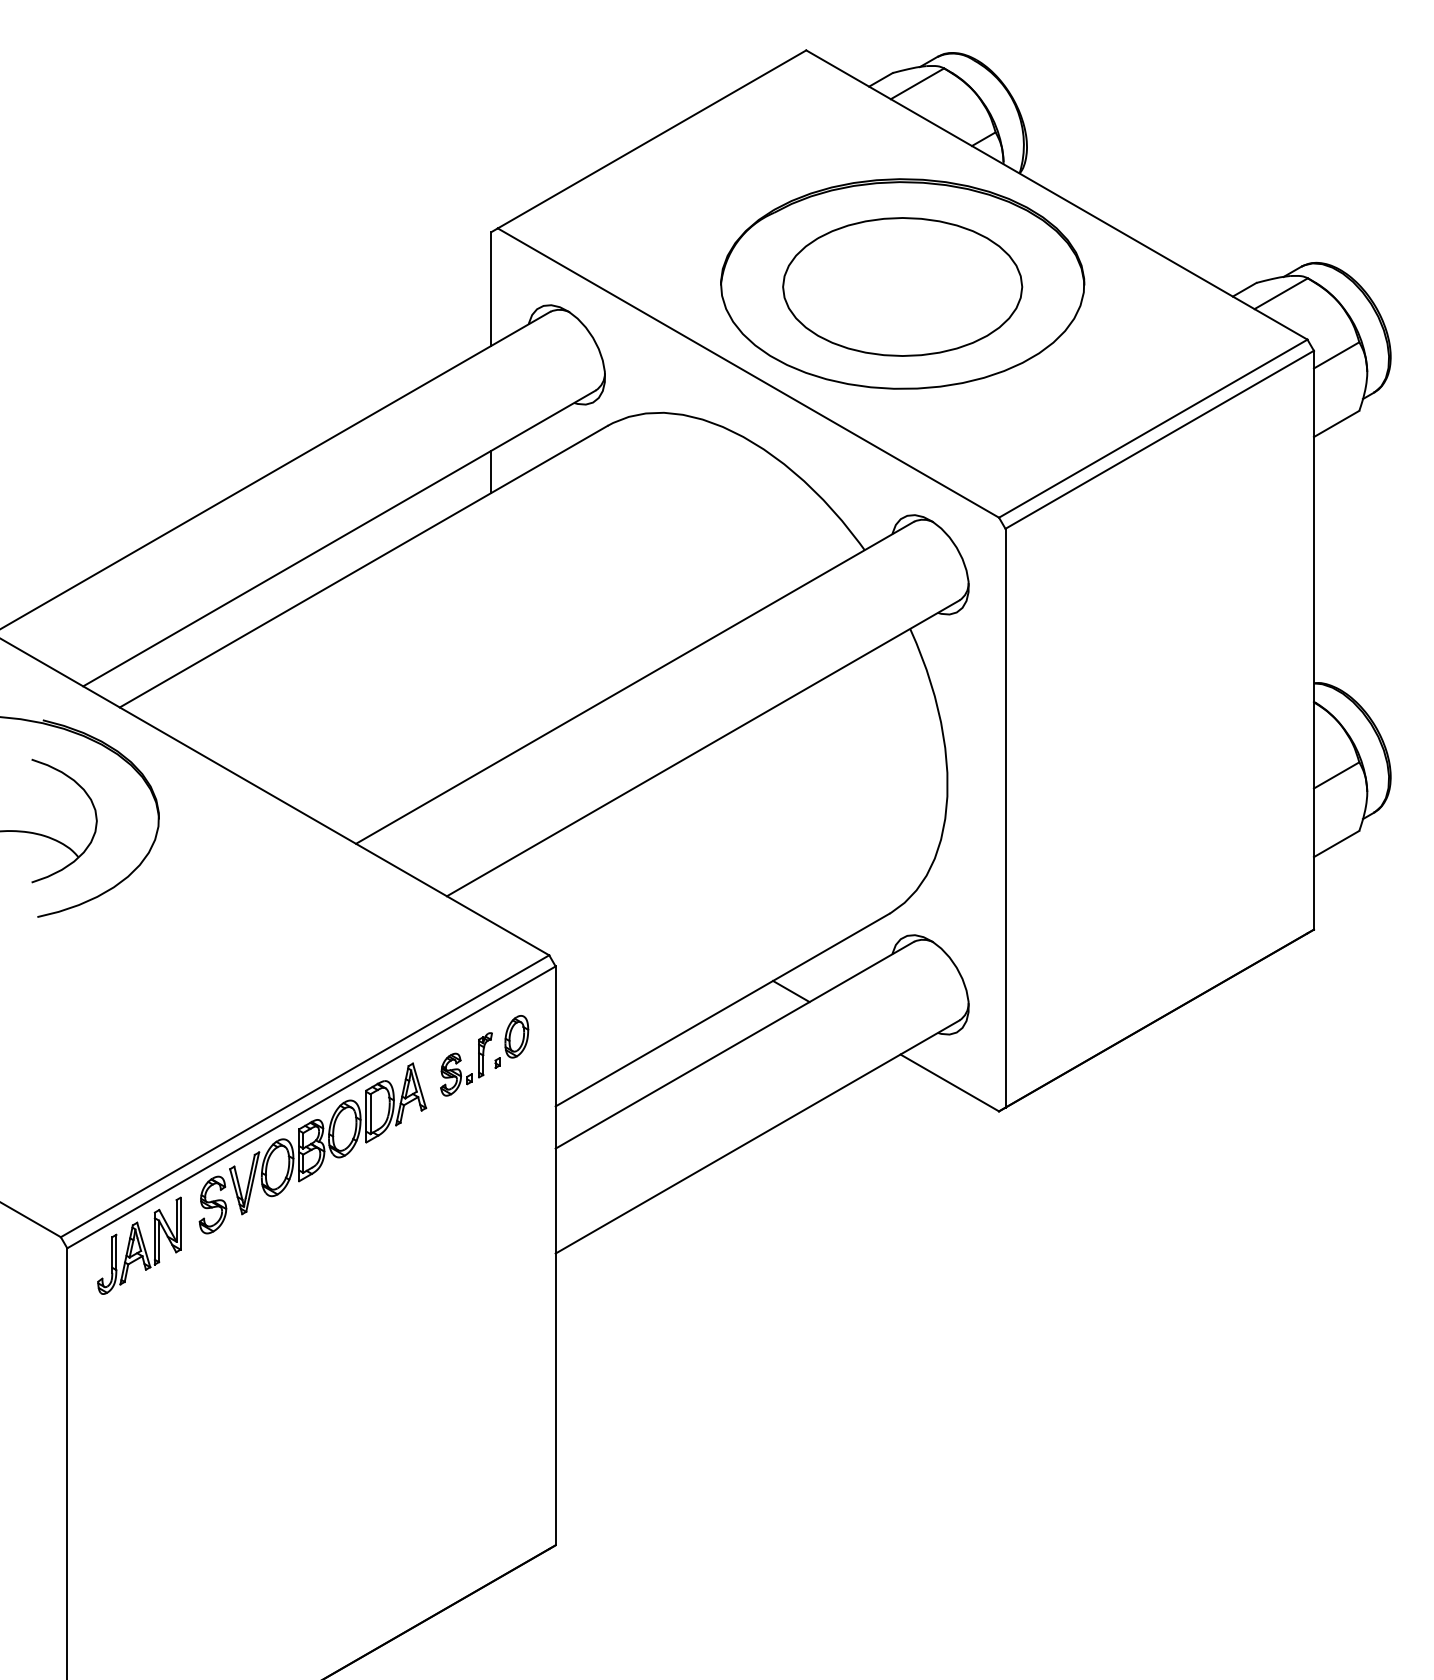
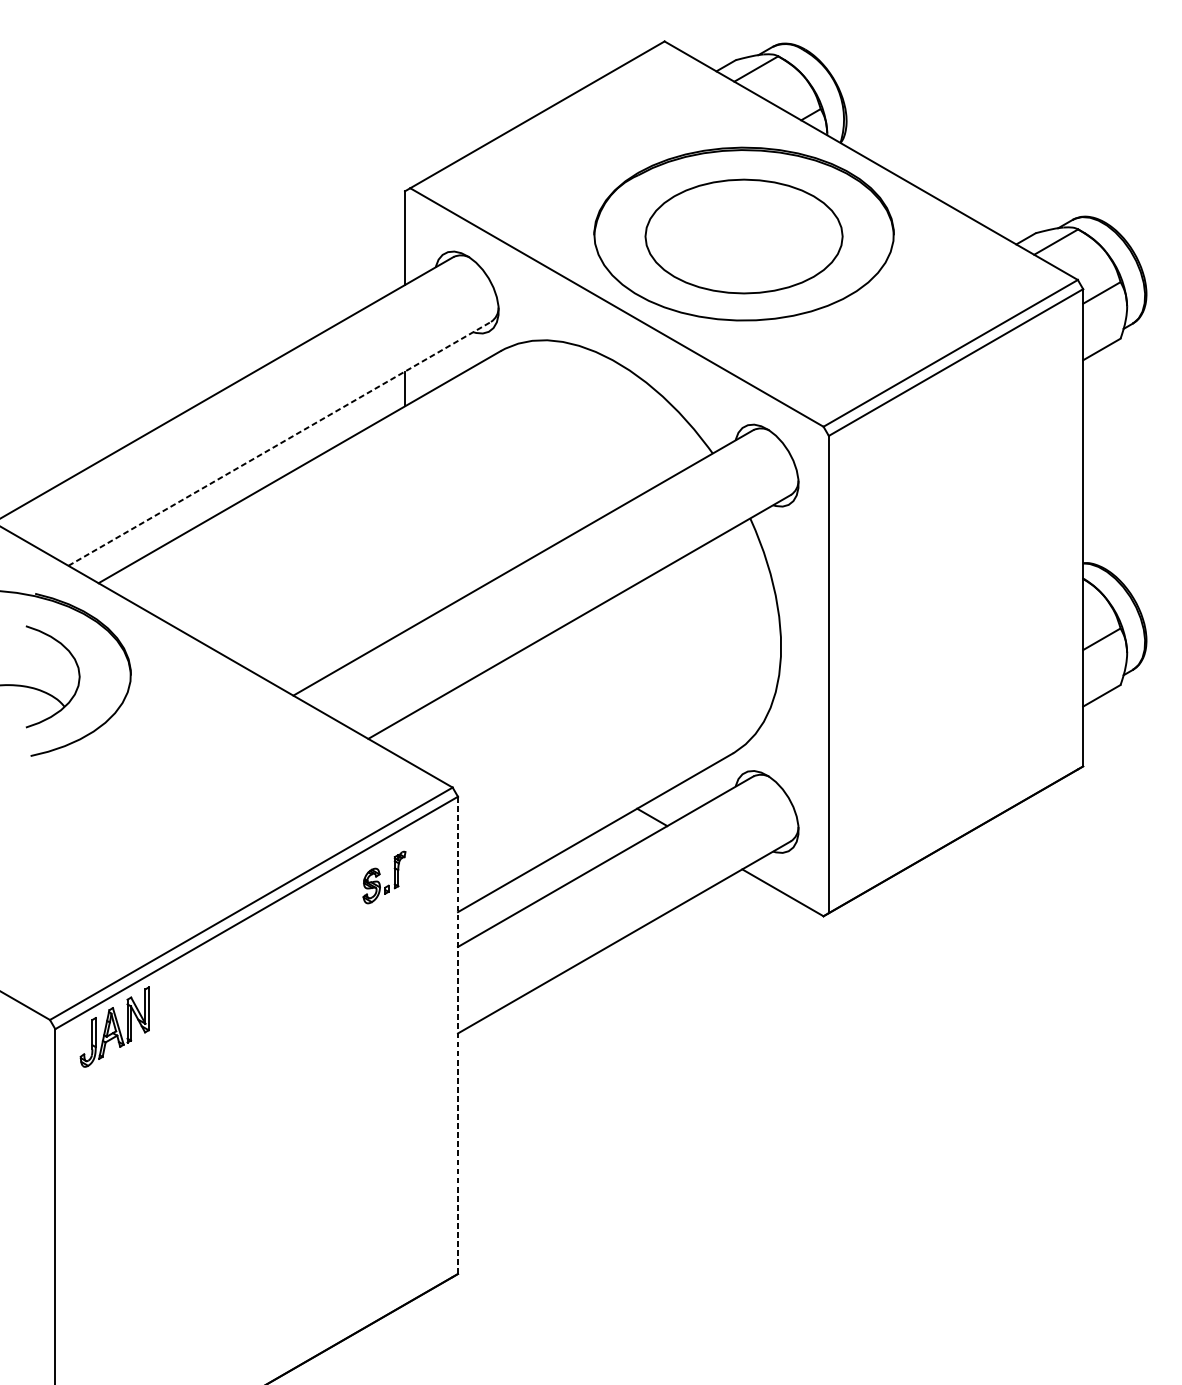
line: (339, 538) -> (279, 443), solid -> dashed
part: (511, 1041) -> (421, 858), removed
part: (312, 1148) -> (257, 946), removed
line: (555, 1256) -> (457, 1035), solid -> dashed

